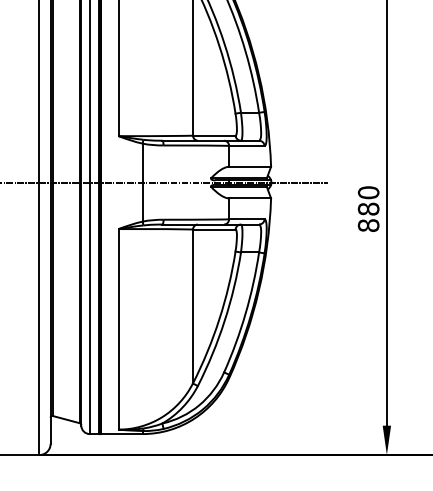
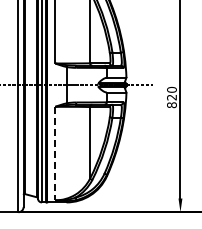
text: (367, 209) -> (171, 97), 880 -> 820
line: (118, 329) -> (55, 153), solid -> dashed

